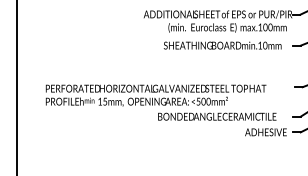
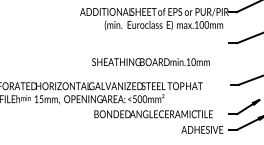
text: (222, 45) -> (150, 62), moved

